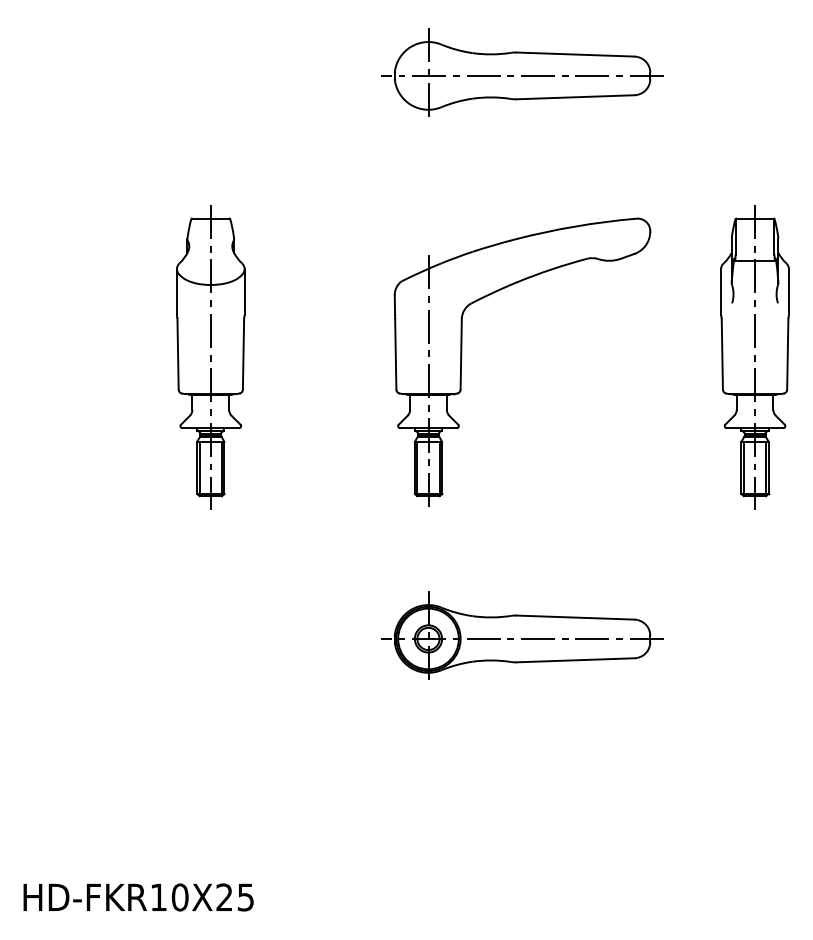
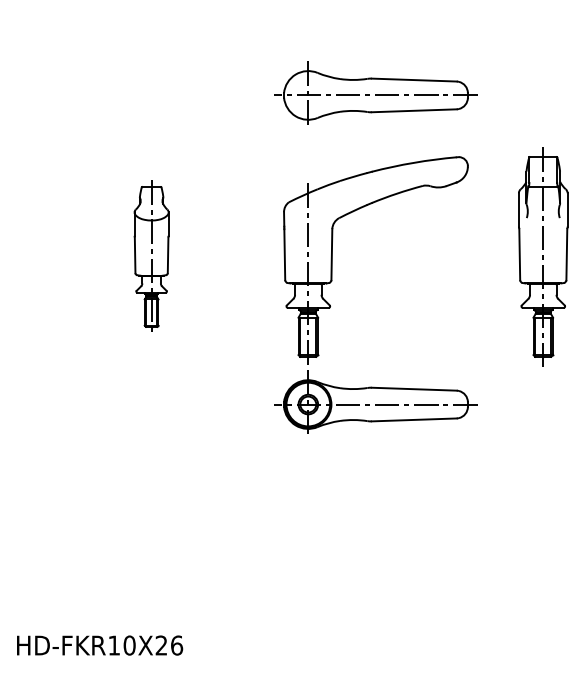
part: (521, 71) -> (375, 92), moved
part: (210, 356) -> (151, 256), size x0.7
part: (521, 634) -> (375, 401), moved
text: (246, 897) -> (177, 645), HD-FKR10X25 -> HD-FKR10X26

